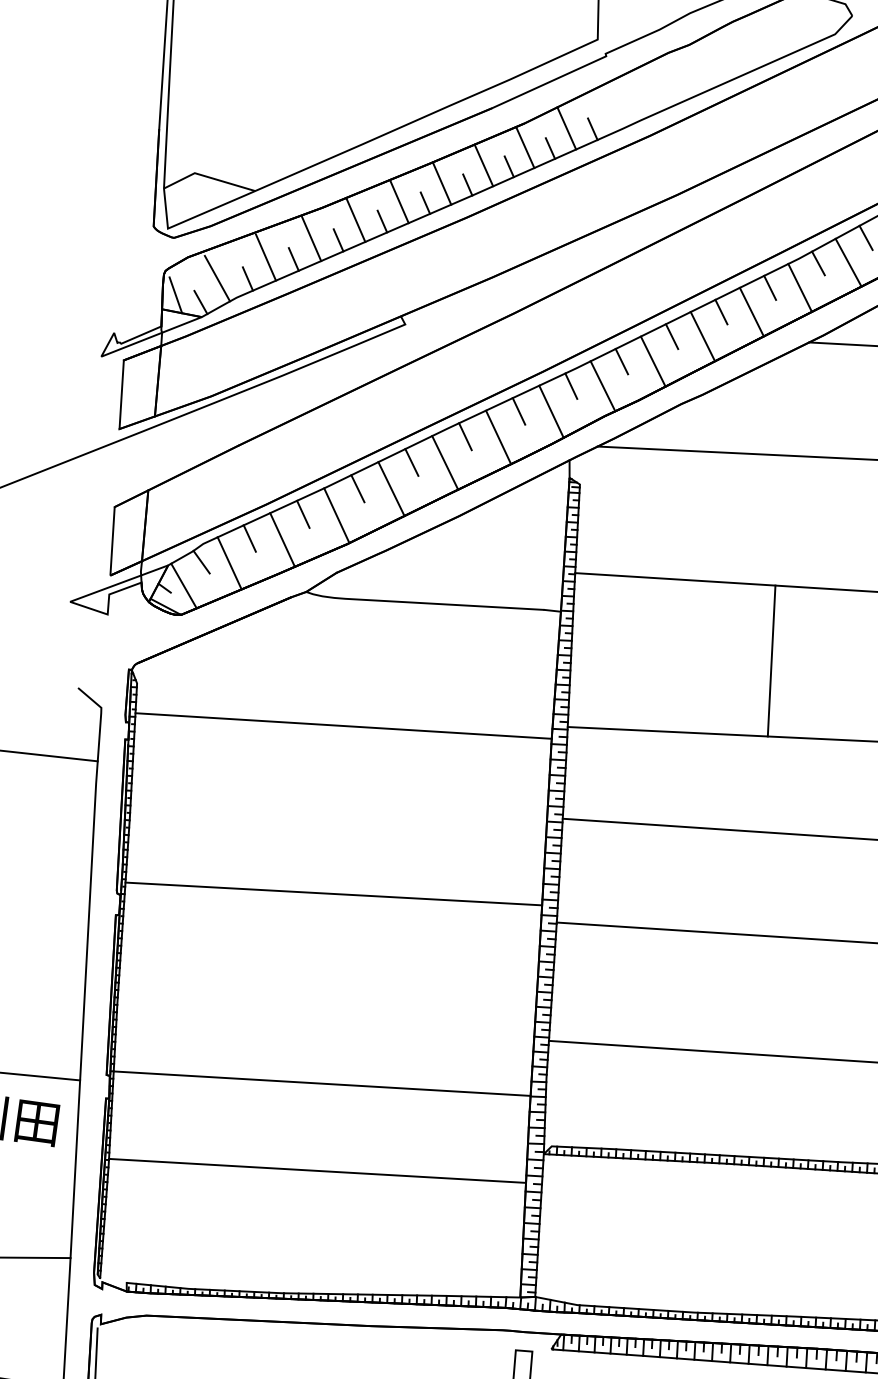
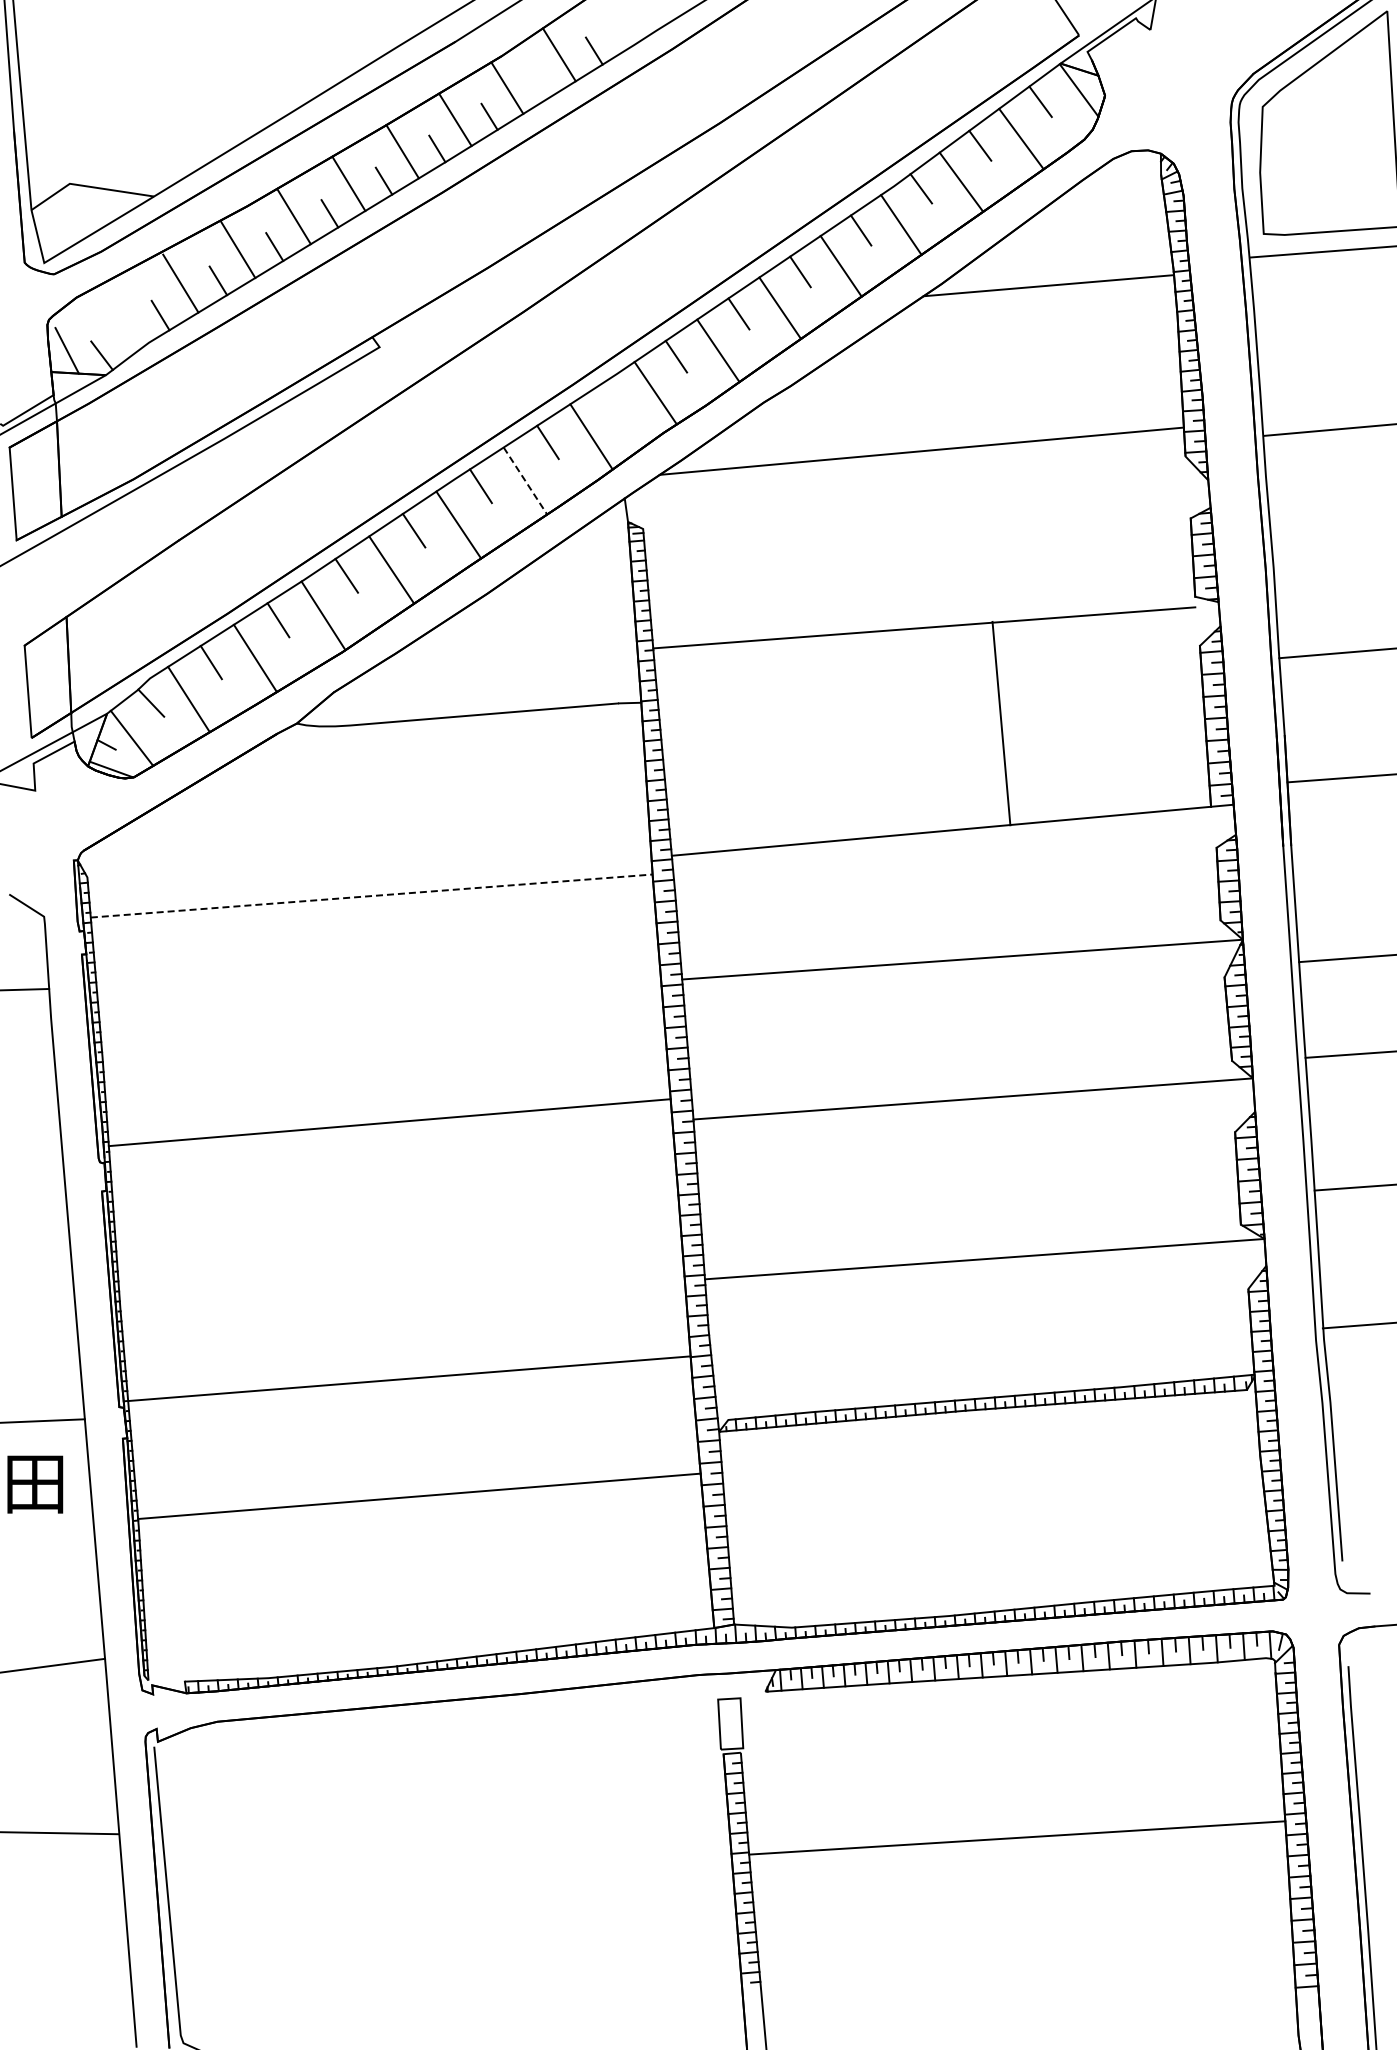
line: (550, 148) -> (541, 84), removed
line: (217, 278) -> (119, 320), removed
line: (570, 385) -> (612, 398), removed
line: (498, 437) -> (525, 481), solid -> dashed
line: (771, 660) -> (1001, 723), moved
line: (343, 726) -> (371, 896), solid -> dashed

